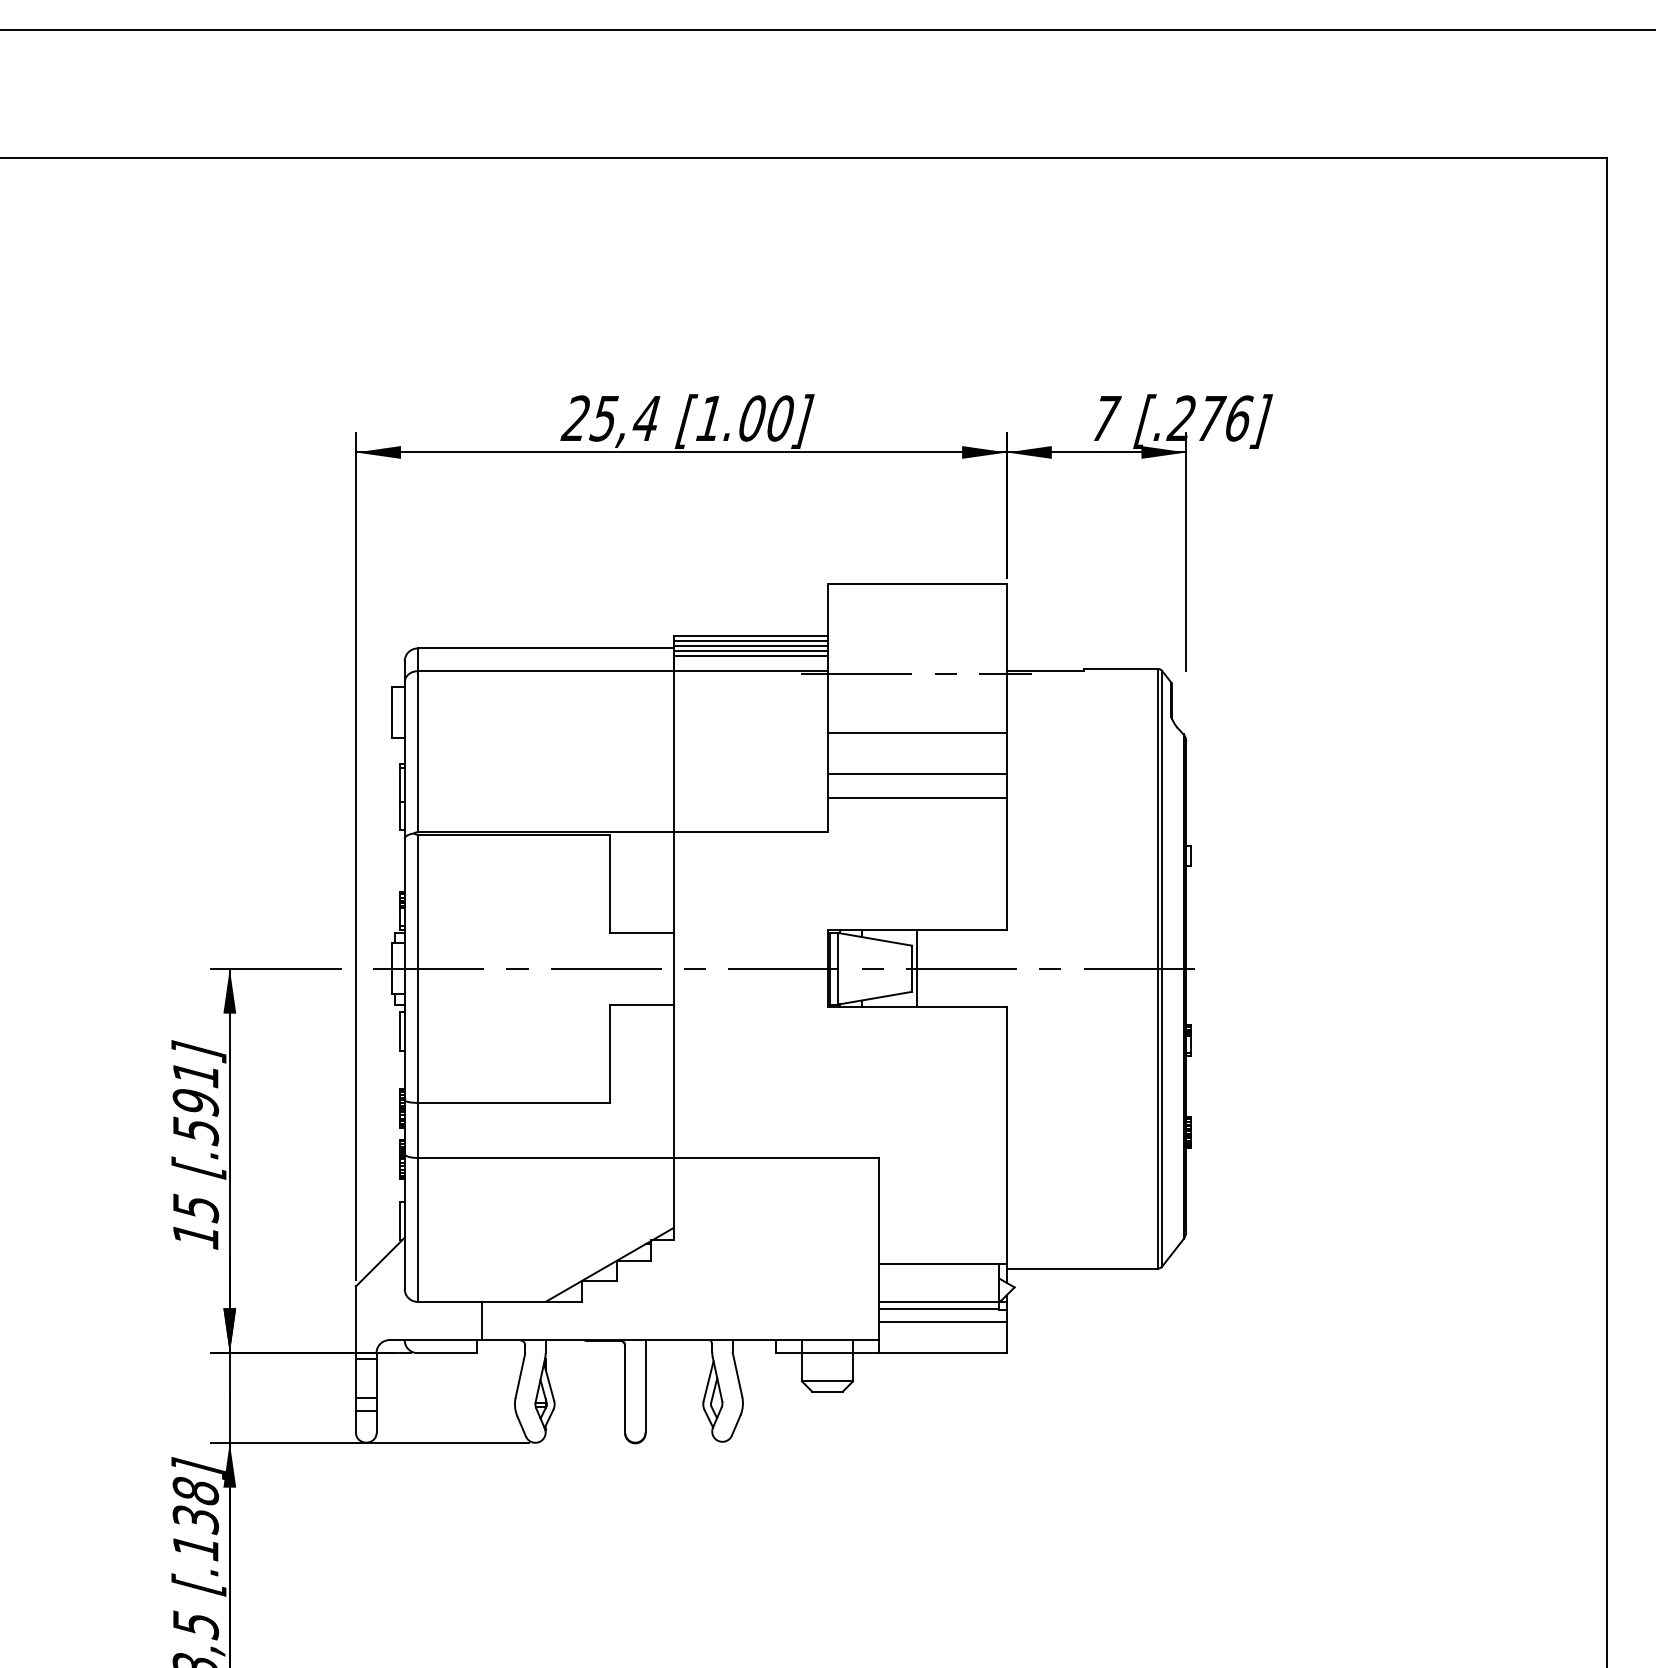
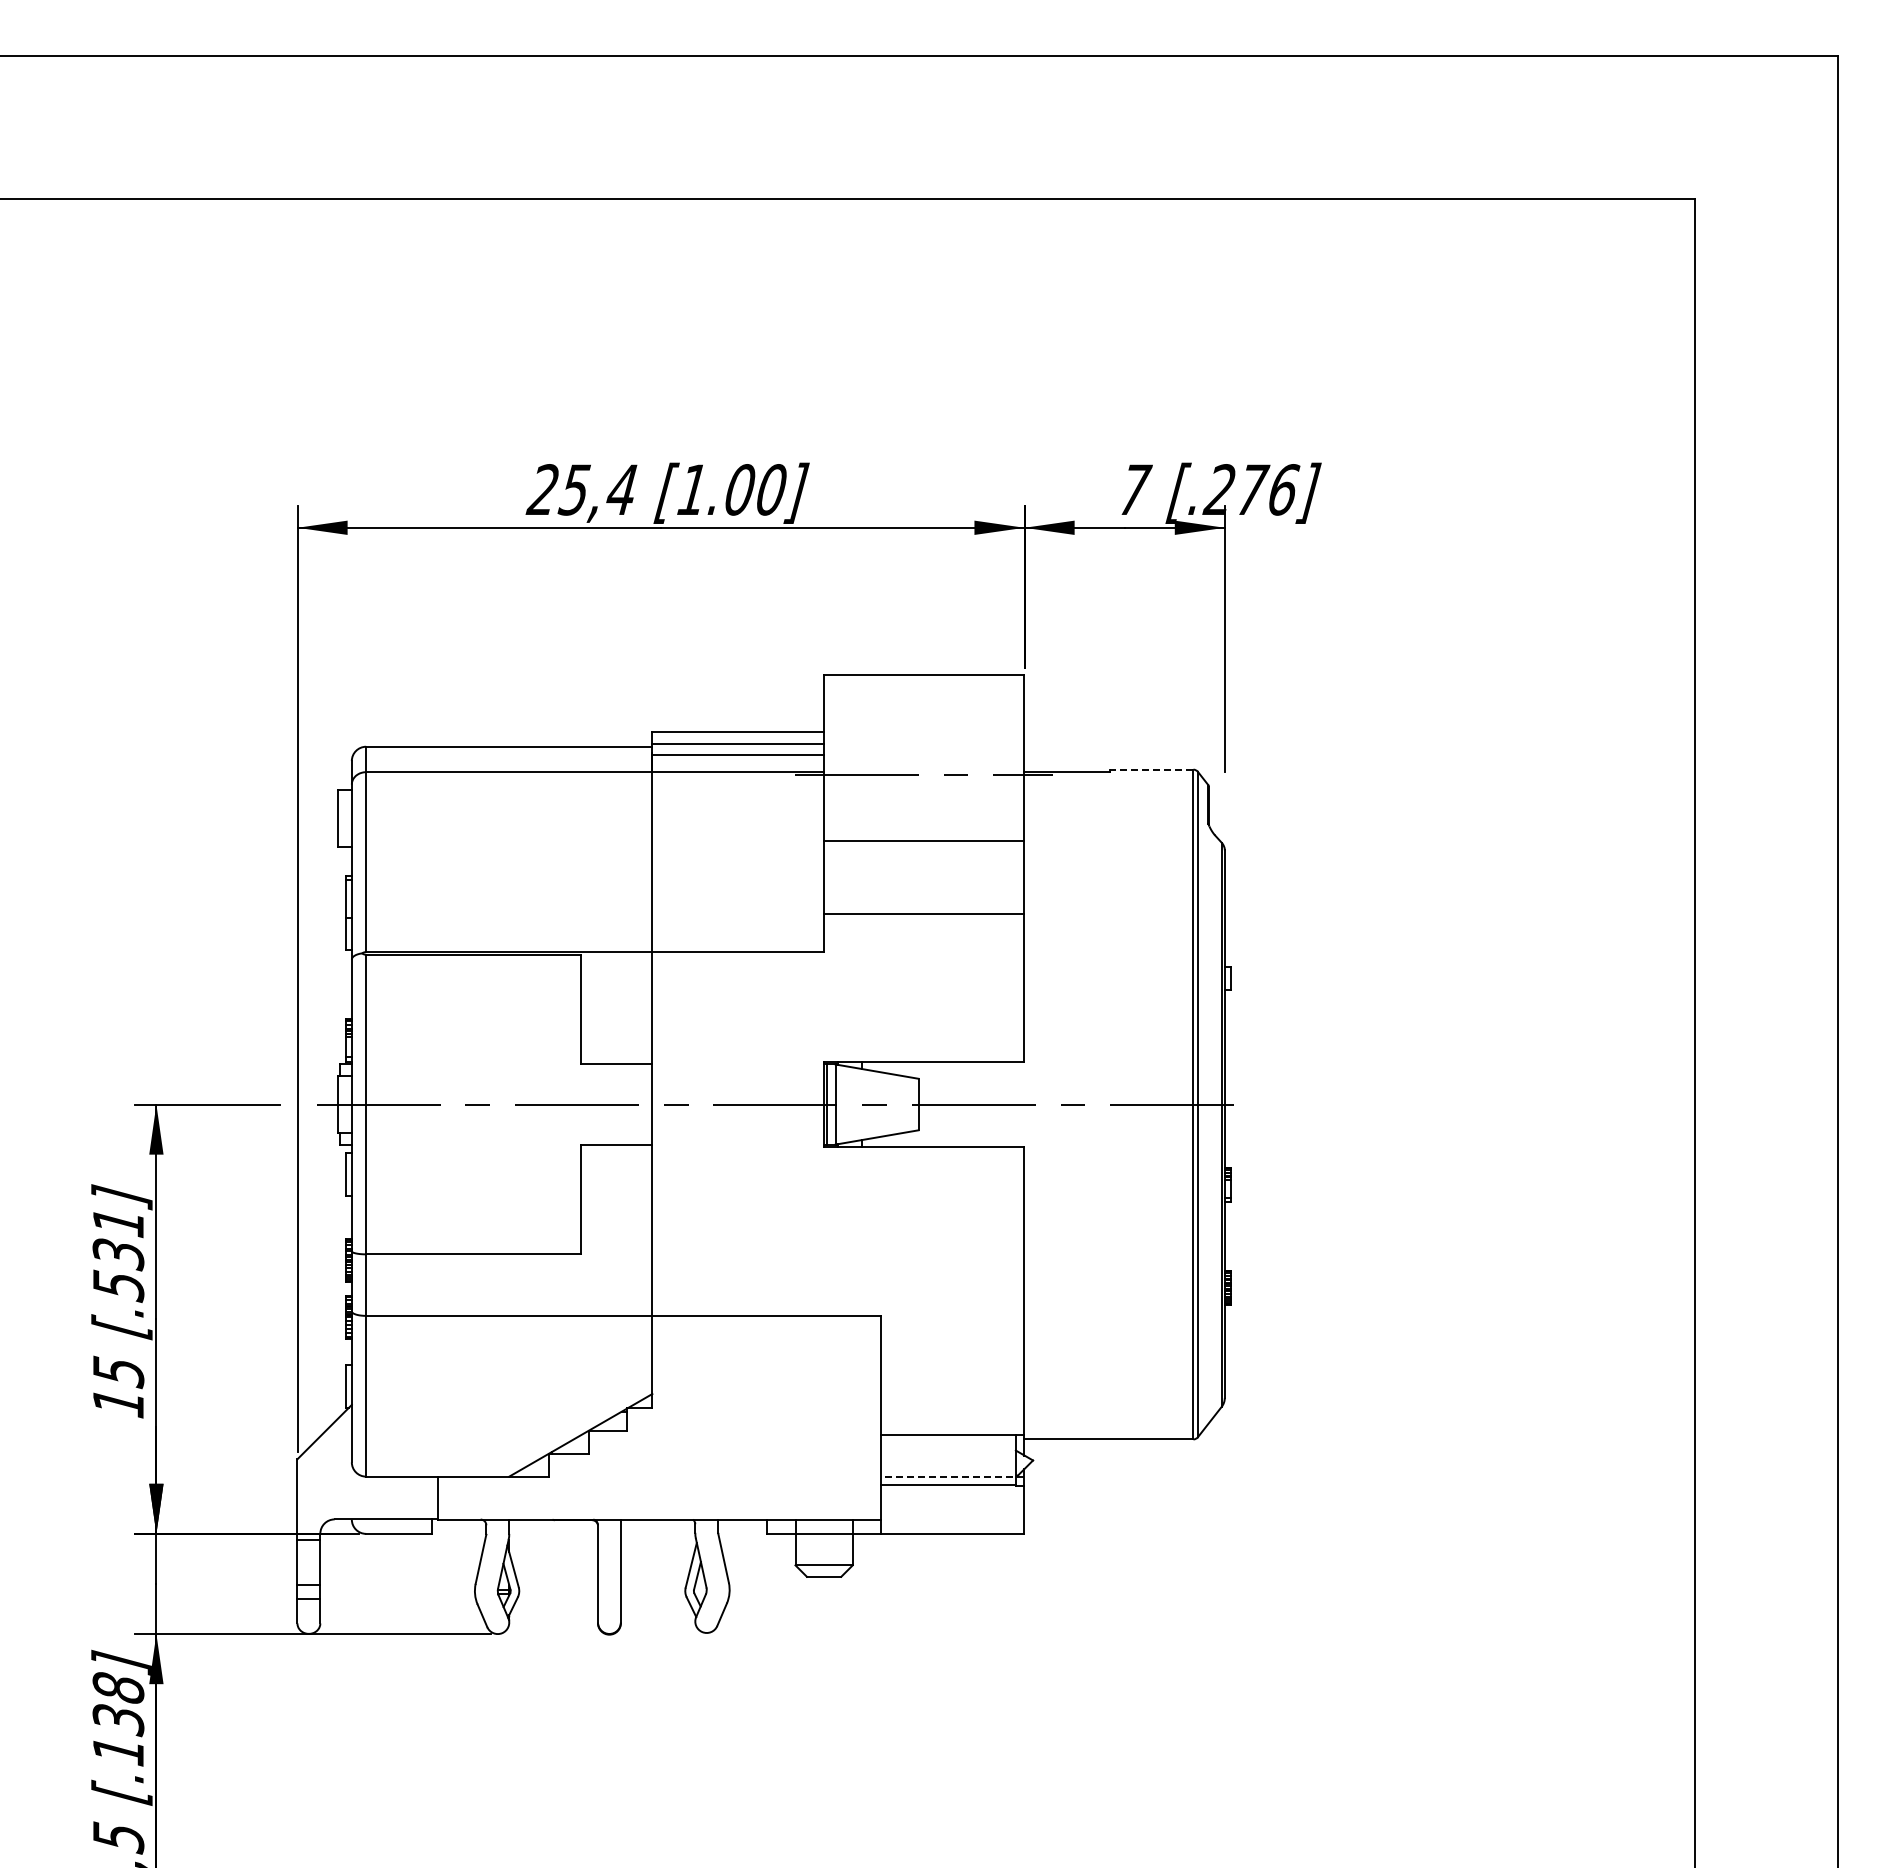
line: (750, 641) -> (738, 738), removed
line: (750, 650) -> (738, 749), removed
line: (1120, 668) -> (1151, 769), solid -> dashed
line: (917, 774) -> (924, 887), removed
line: (917, 968) -> (924, 1104), removed
text: (195, 1103) -> (118, 1254), [.591] -> [.531]
line: (942, 1301) -> (952, 1476), solid -> dashed
line: (942, 1322) -> (952, 1499), removed

